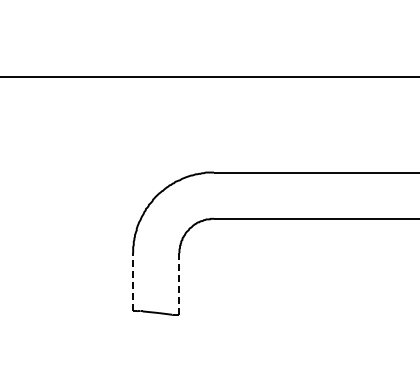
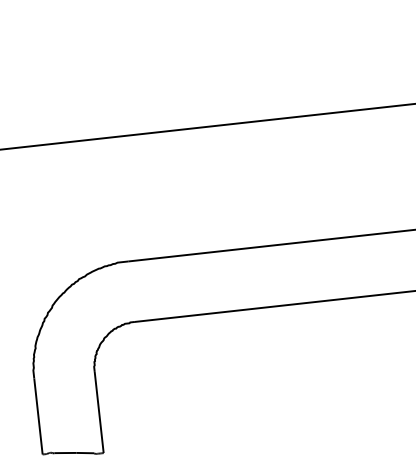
line: (133, 281) -> (38, 415), dashed -> solid
line: (179, 283) -> (99, 411), dashed -> solid

